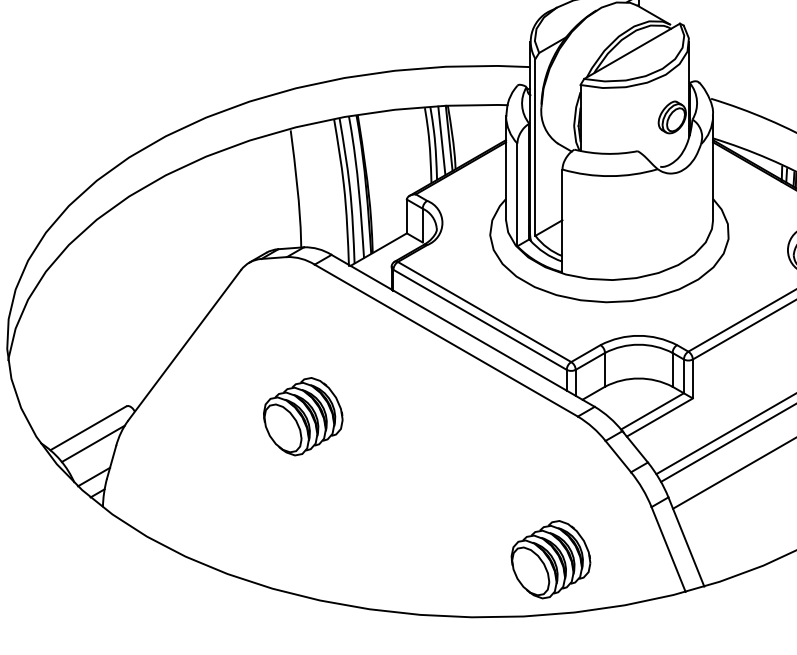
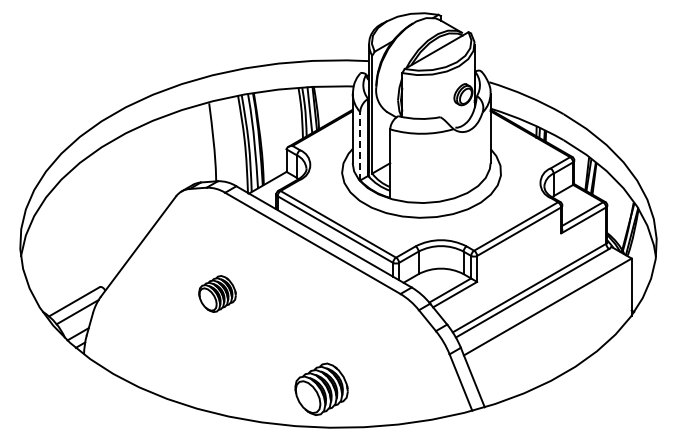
line: (517, 193) -> (360, 145), solid -> dashed
part: (303, 415) -> (217, 293), size x0.7
part: (550, 558) -> (321, 388), moved

